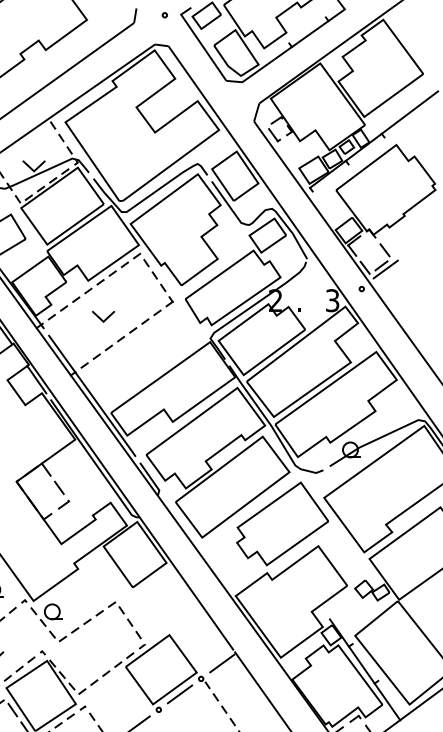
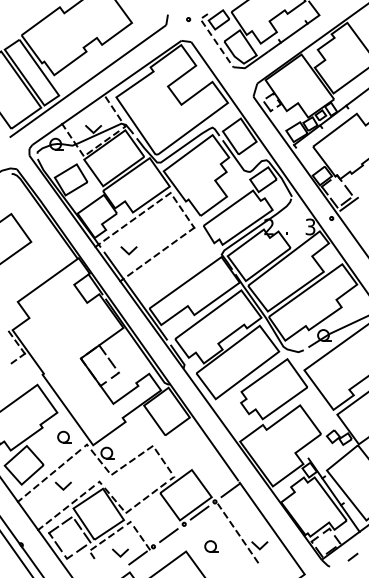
line: (200, 42) -> (214, 39), solid -> dashed
line: (101, 317) -> (127, 251), moved

